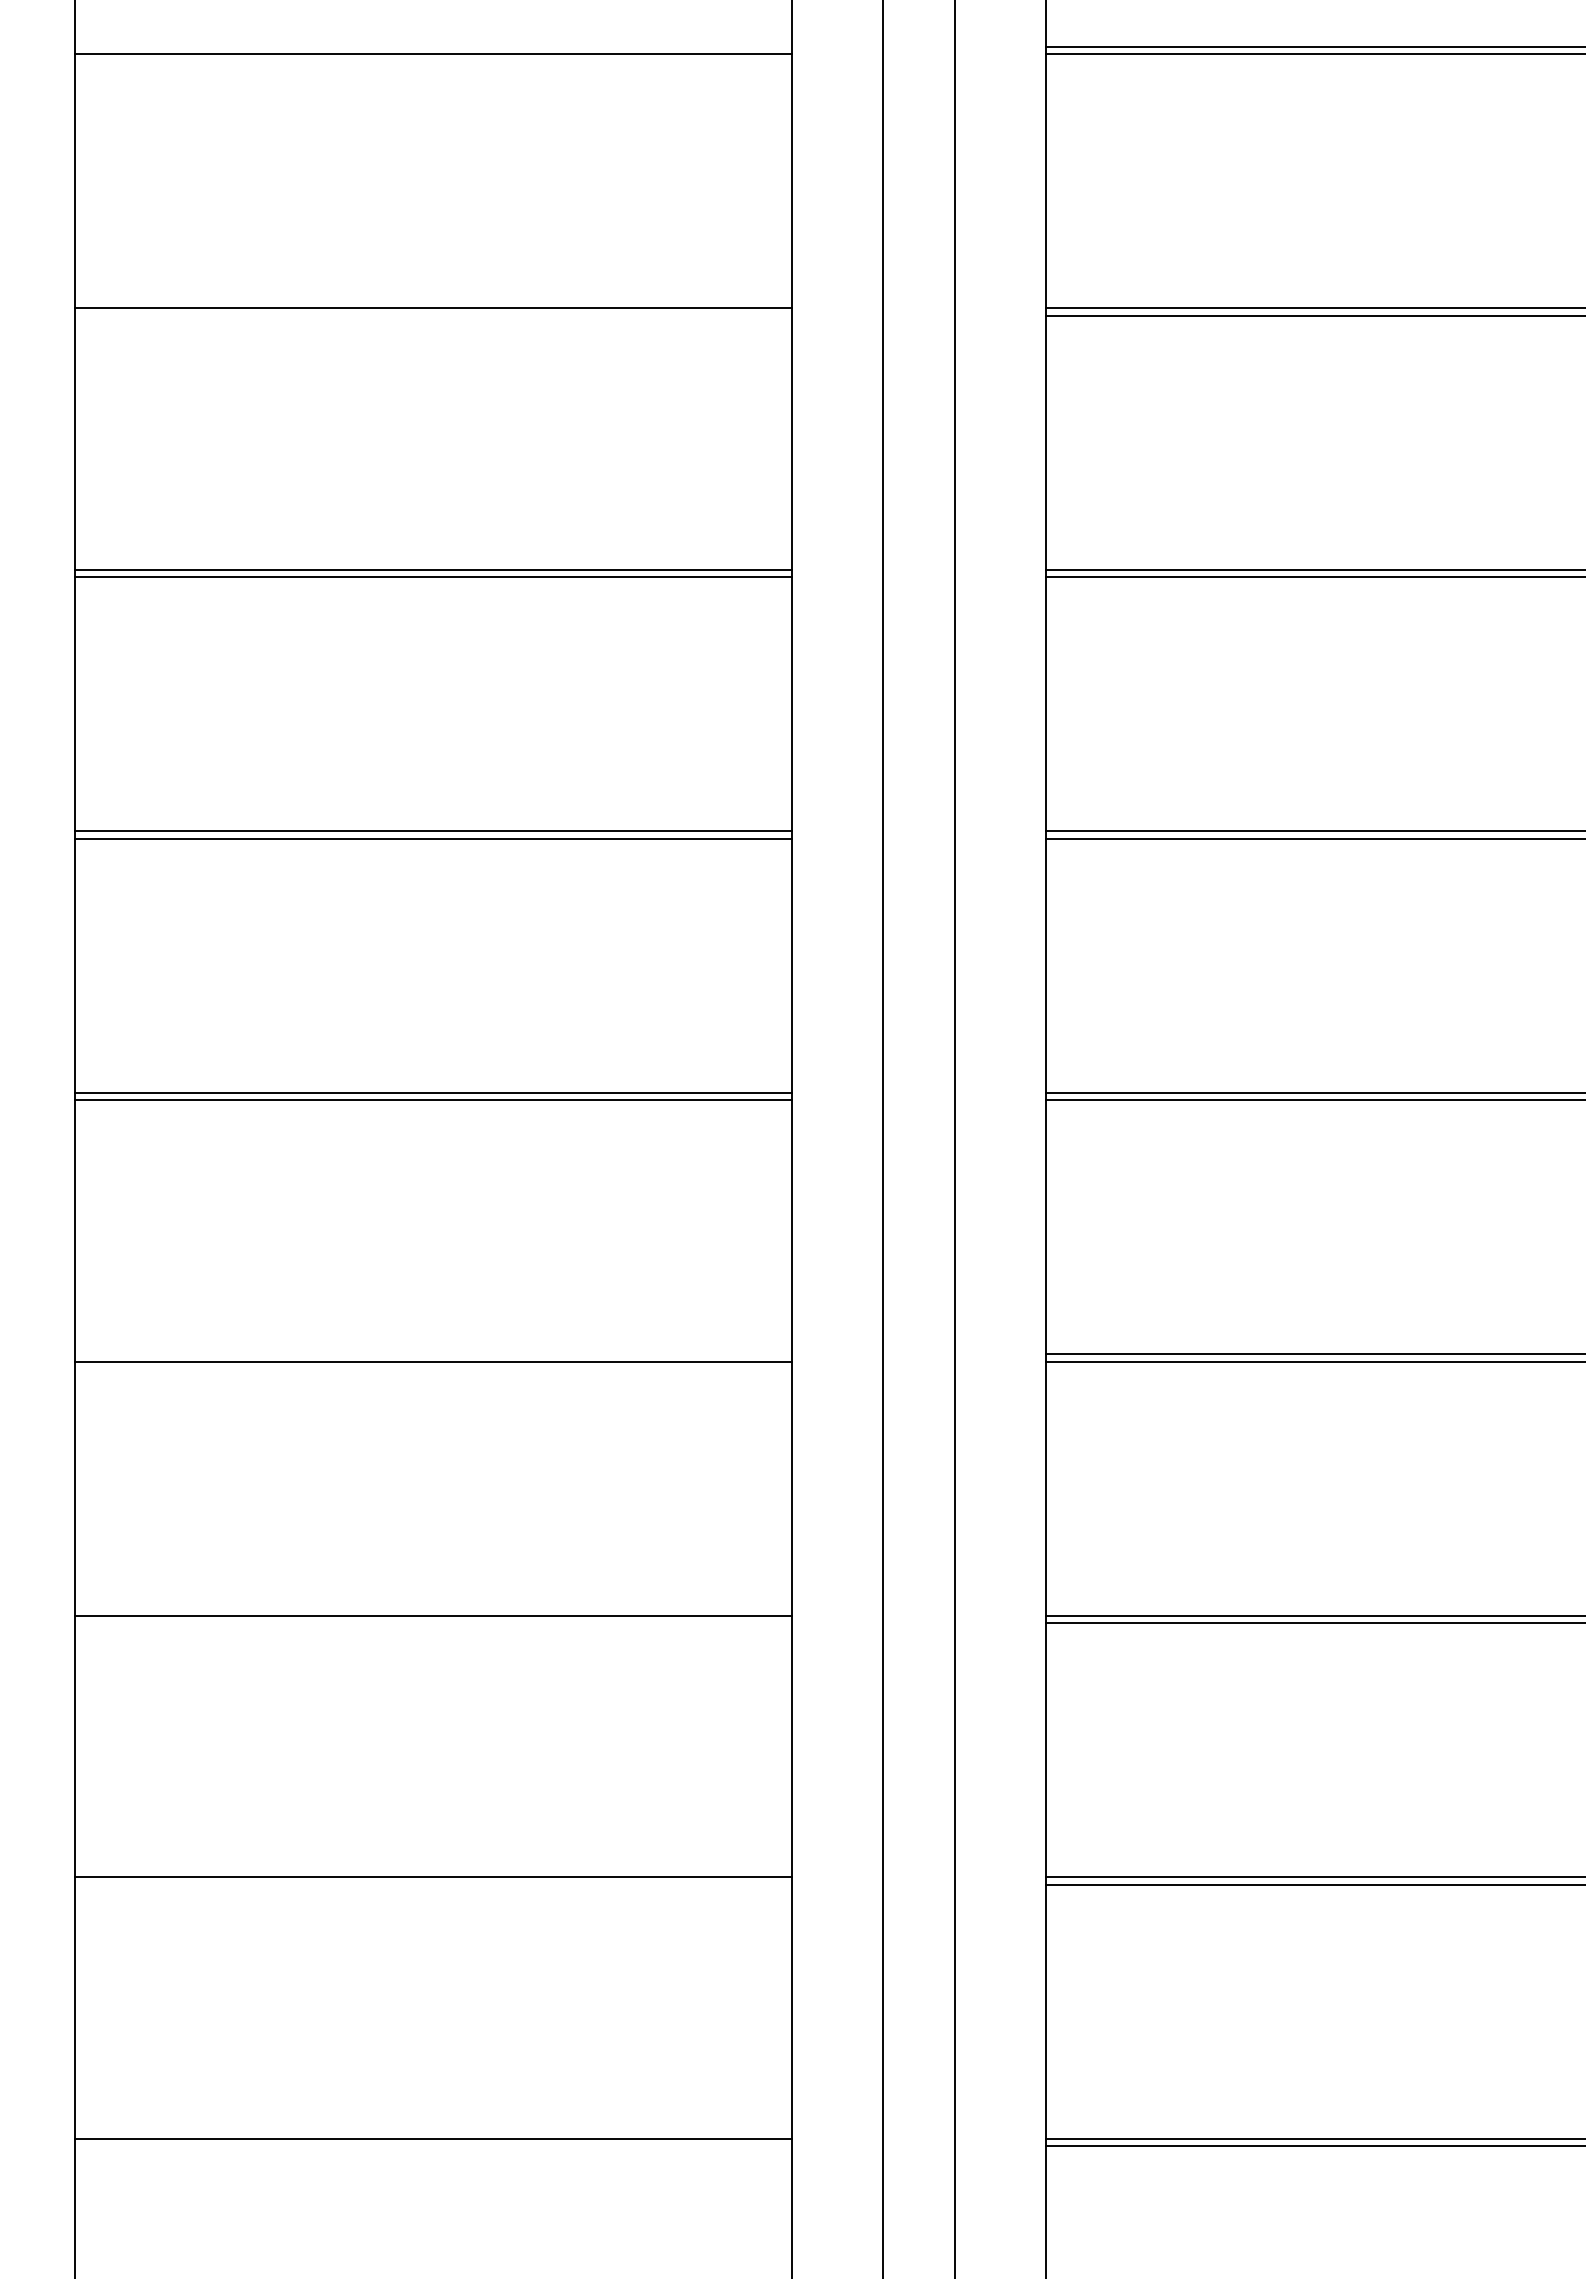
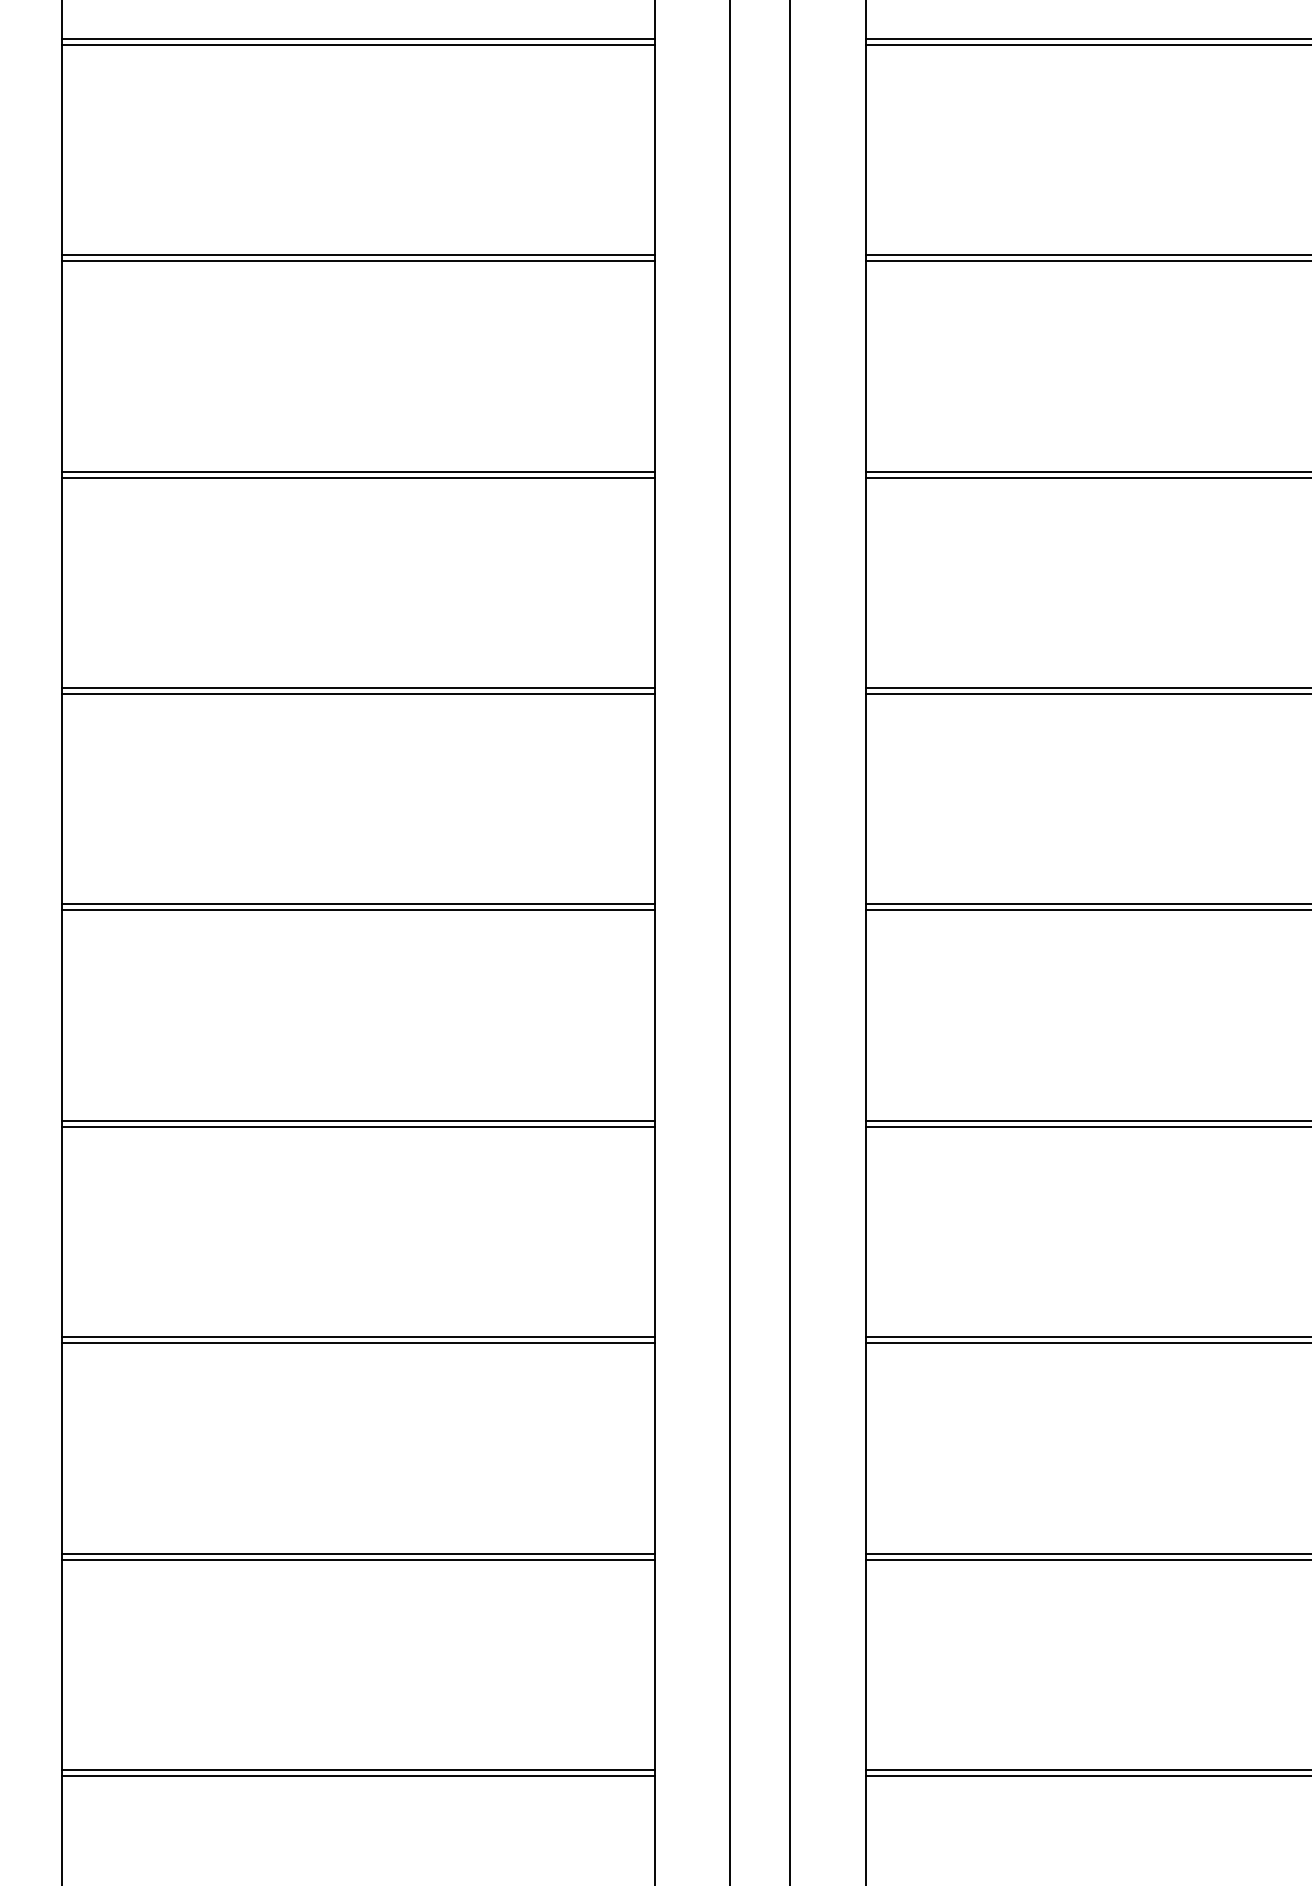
line: (432, 46) -> (357, 38), added
line: (432, 315) -> (357, 261), added
line: (432, 1354) -> (357, 1120), added
line: (432, 1623) -> (357, 1343), added
line: (432, 1884) -> (357, 1559), added
line: (432, 2146) -> (357, 1776), added

